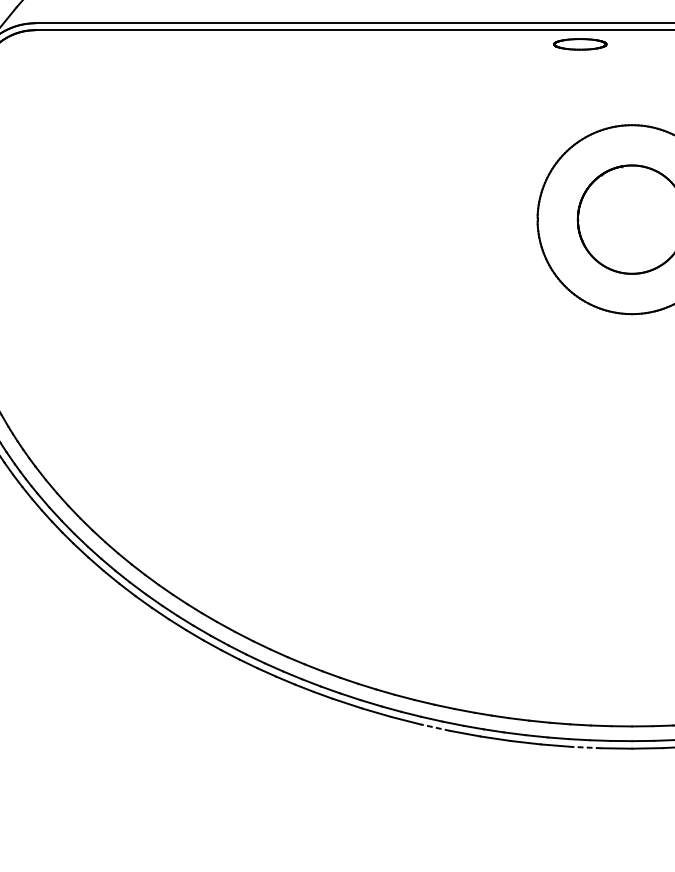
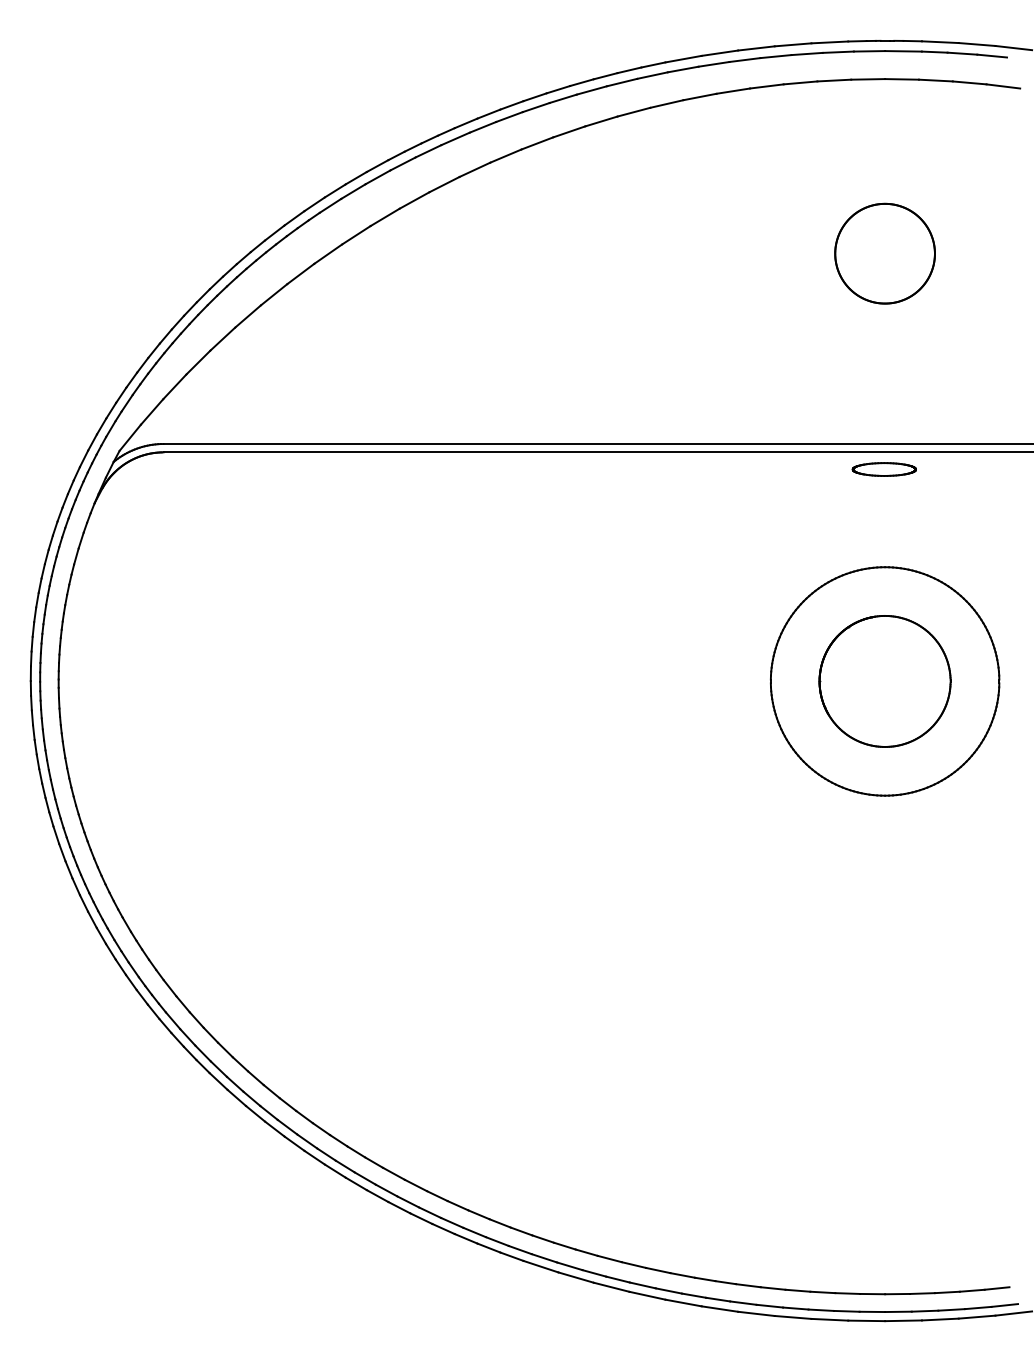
part: (579, 44) -> (883, 469), moved
line: (434, 727) -> (646, 1295), dashed -> solid
line: (586, 747) -> (829, 1319), dashed -> solid

